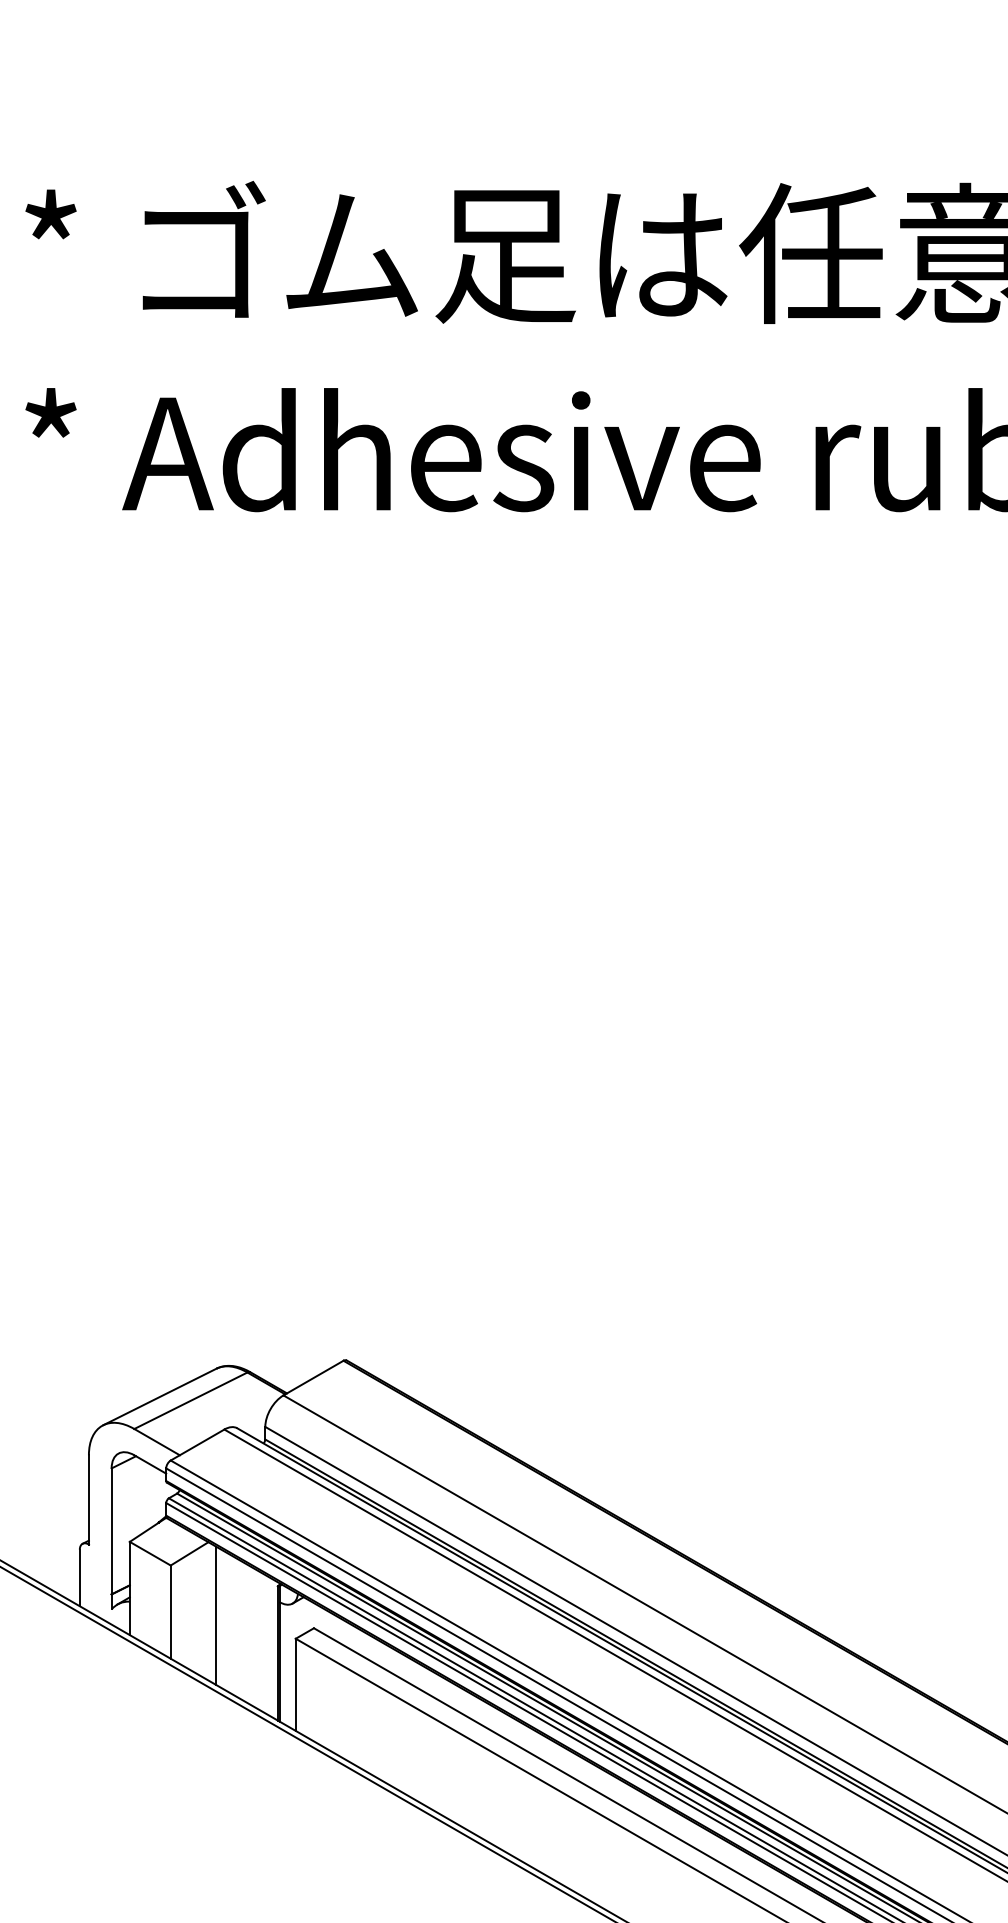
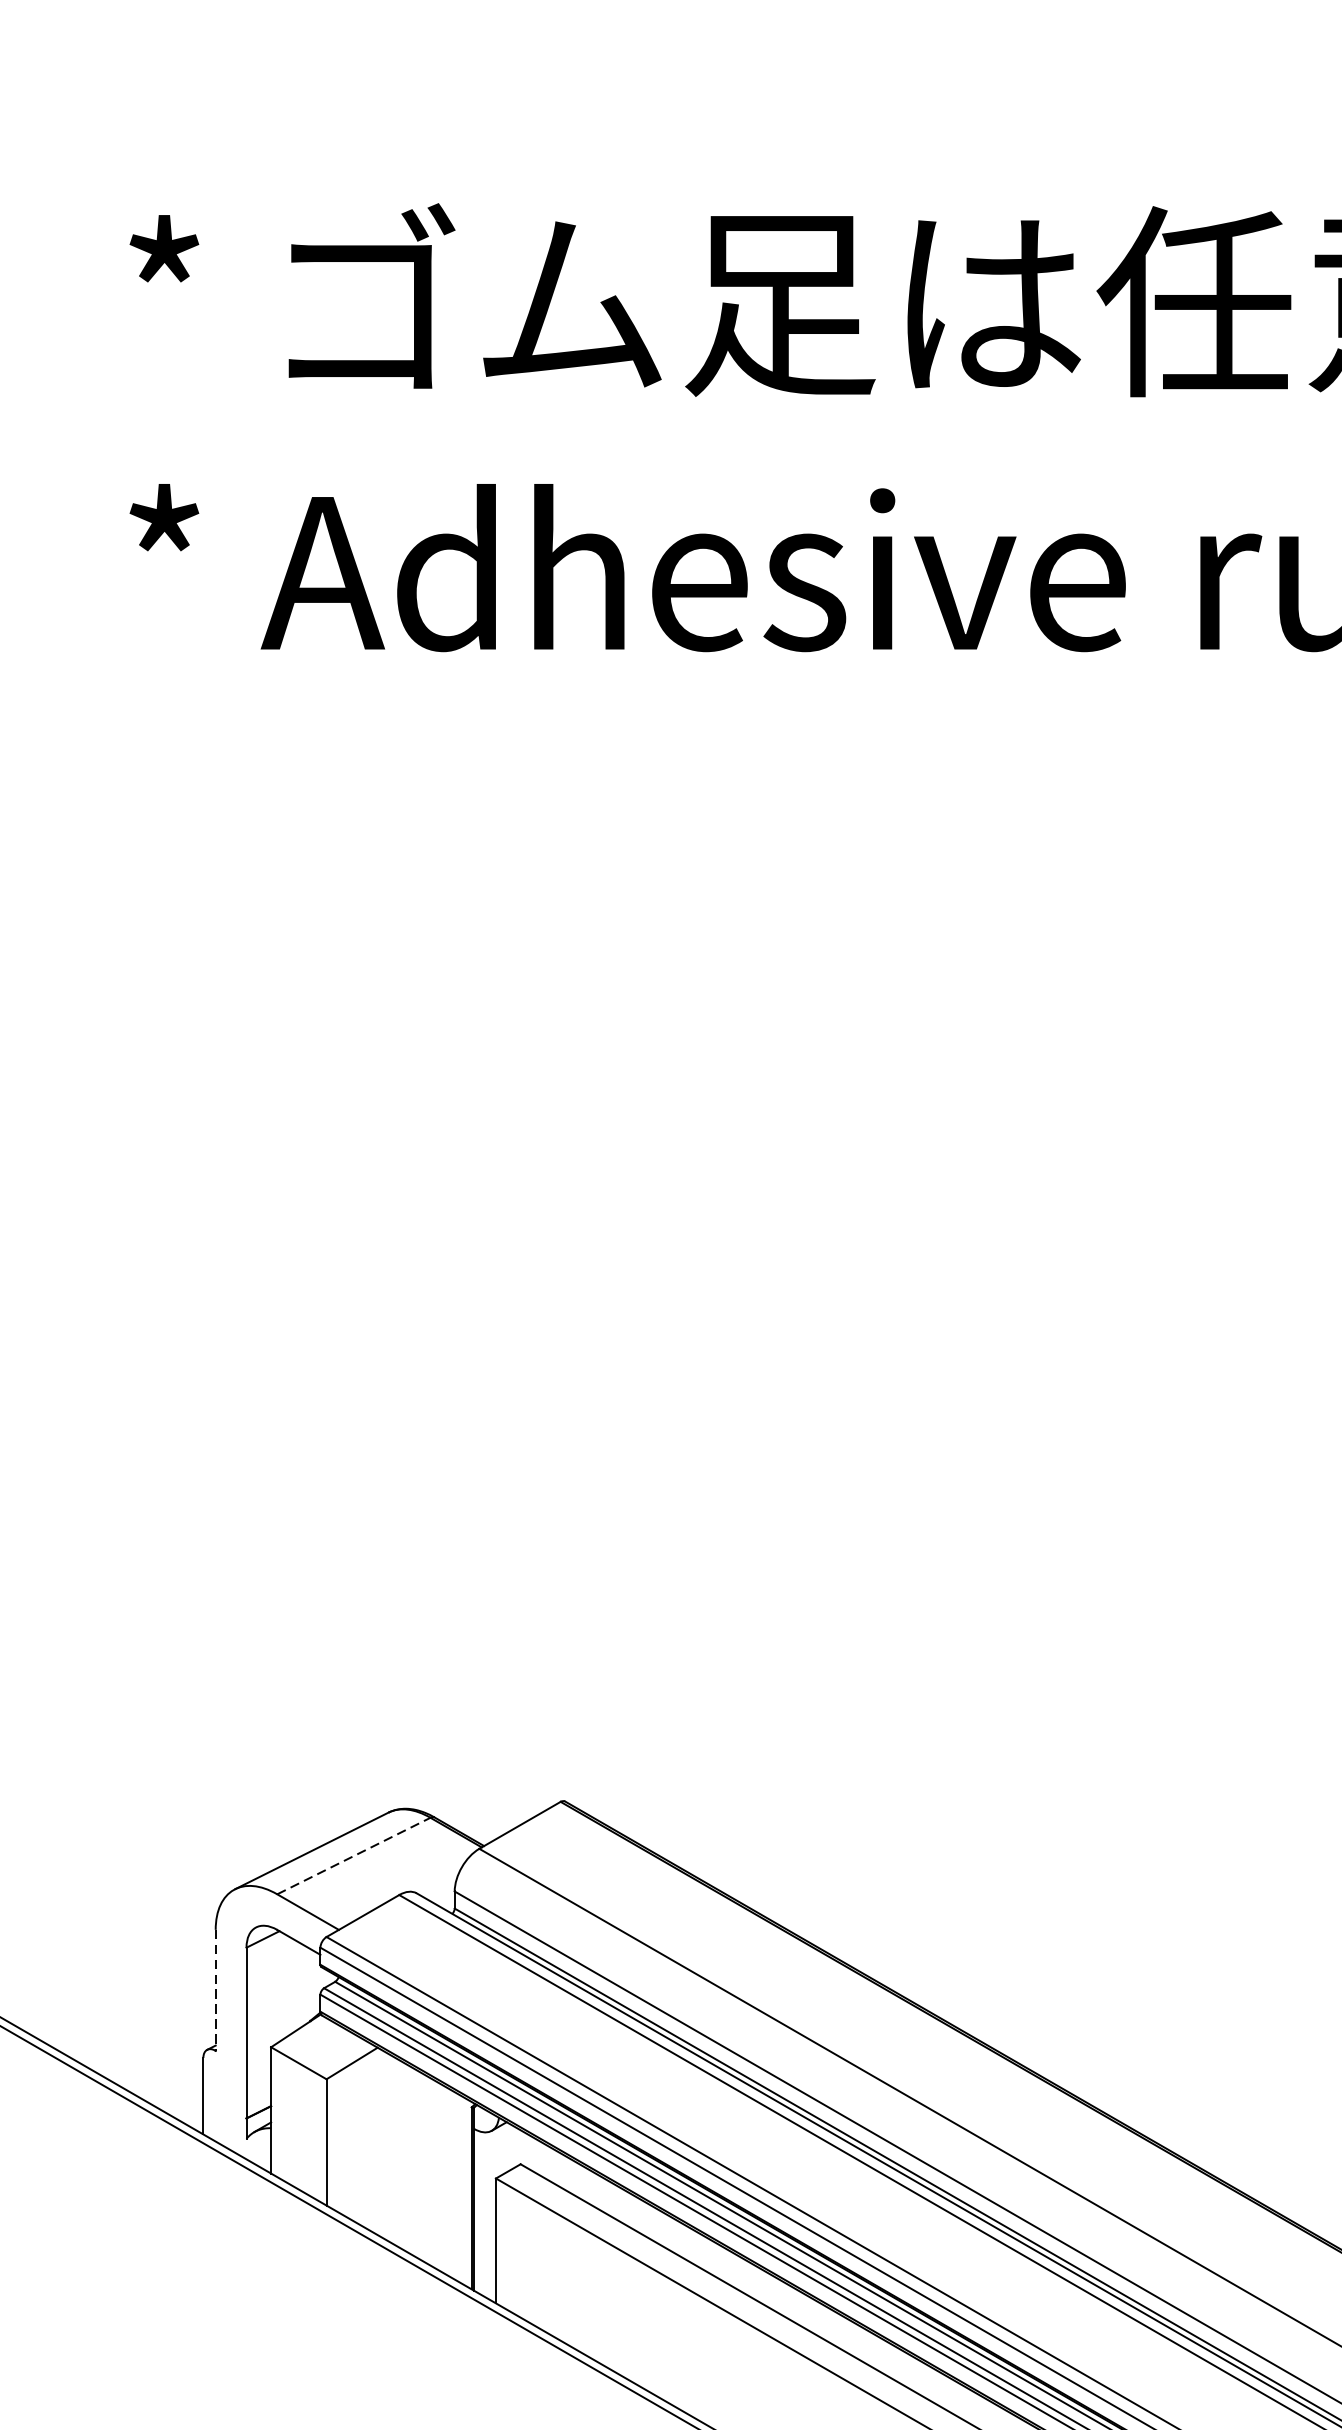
line: (191, 1400) -> (354, 1855), solid -> dashed
line: (88, 1499) -> (215, 1989), solid -> dashed
line: (216, 1615) -> (388, 2146), removed

